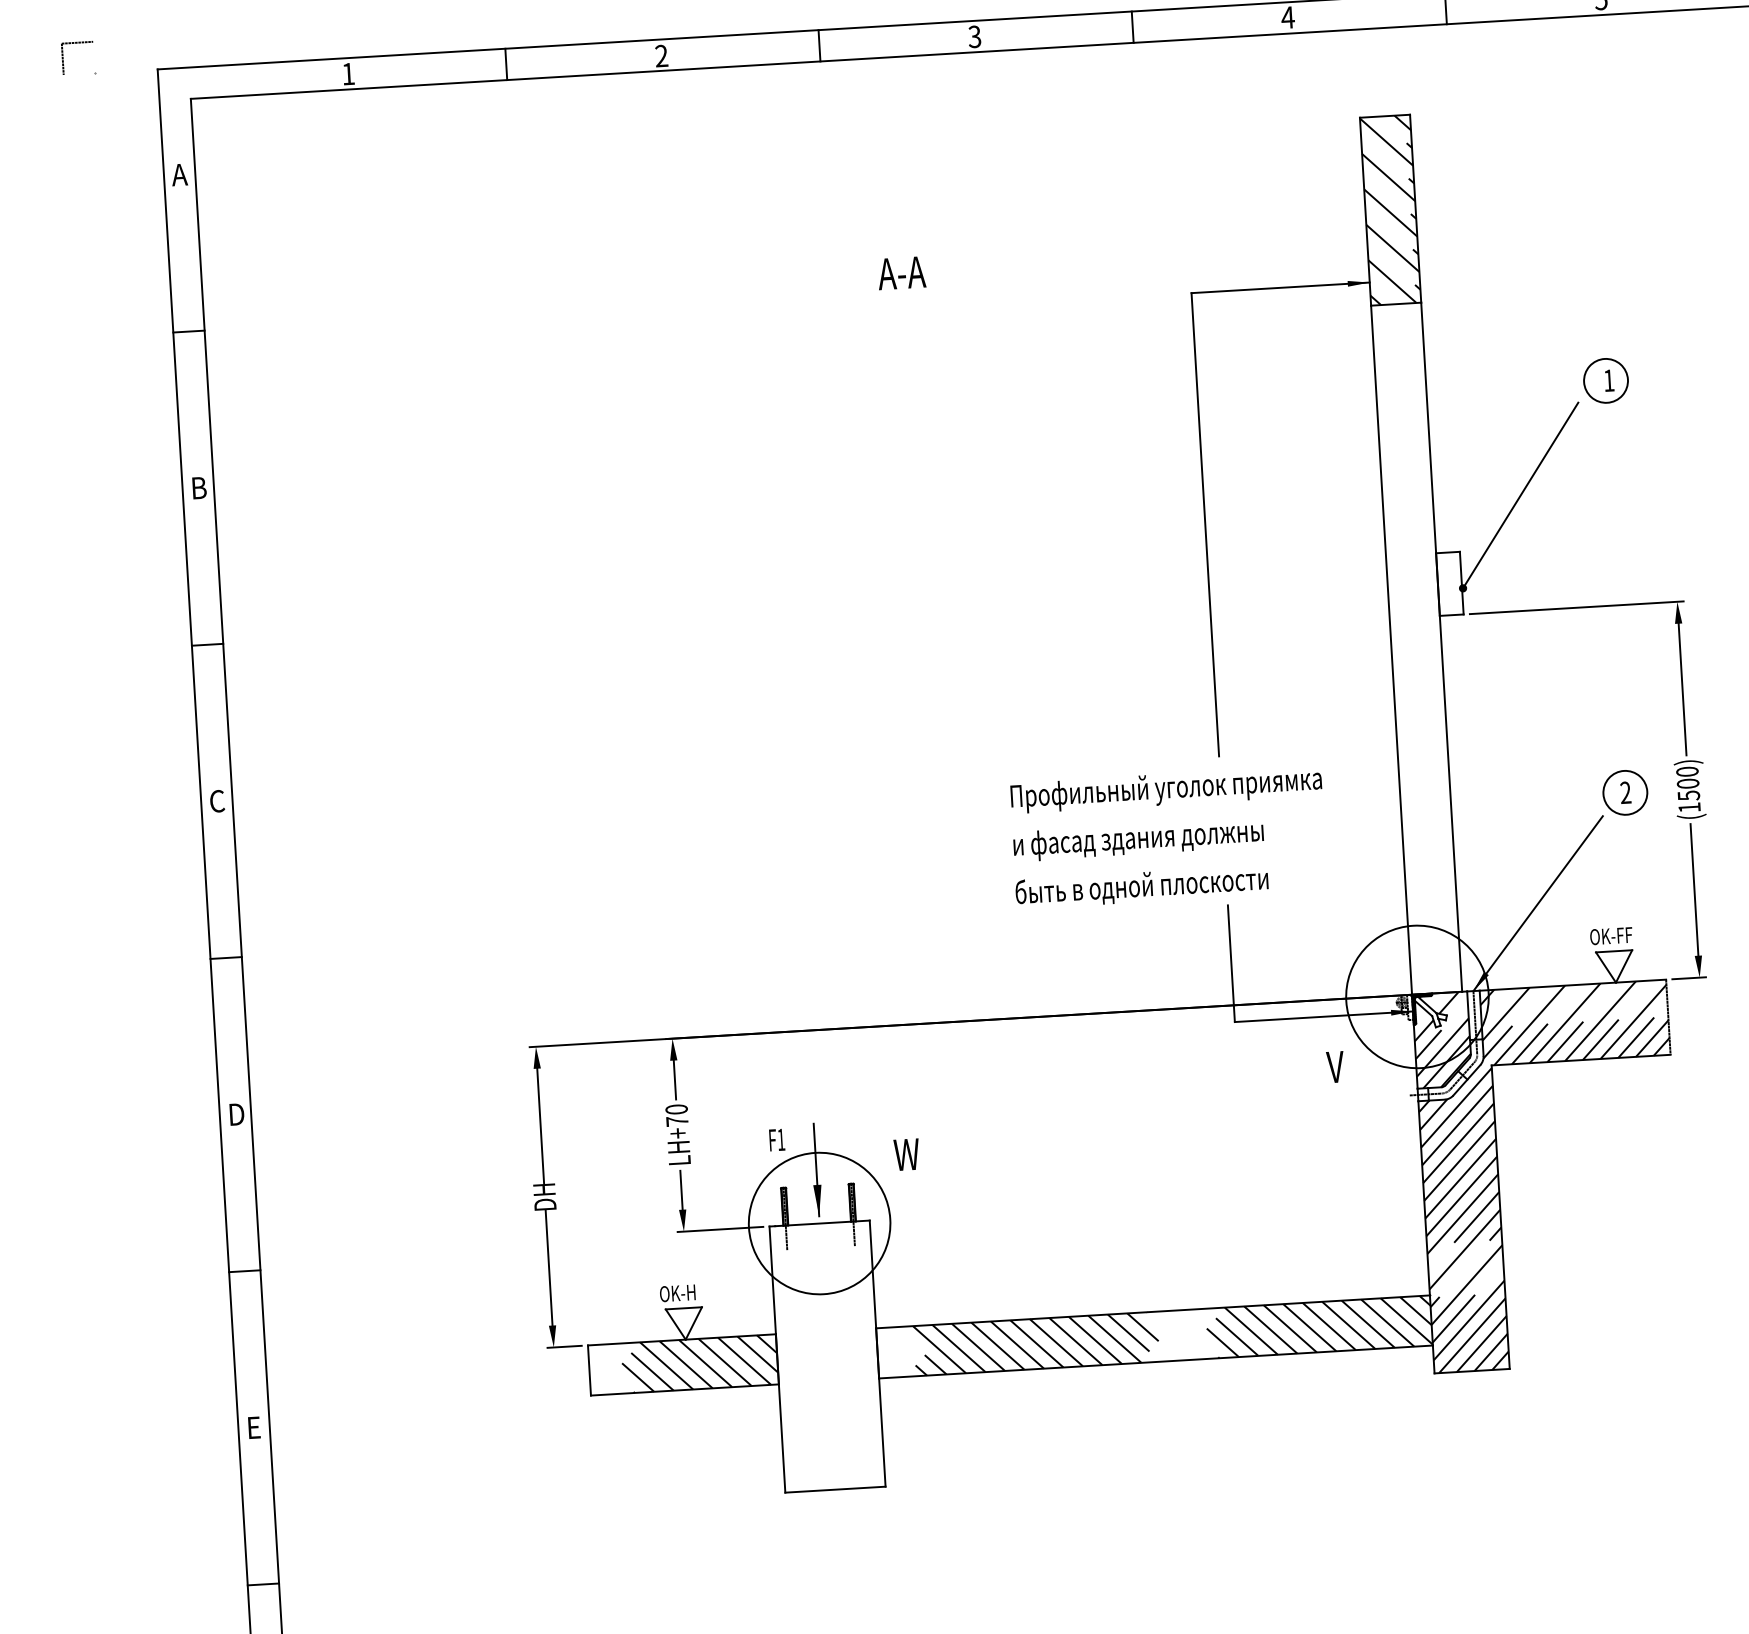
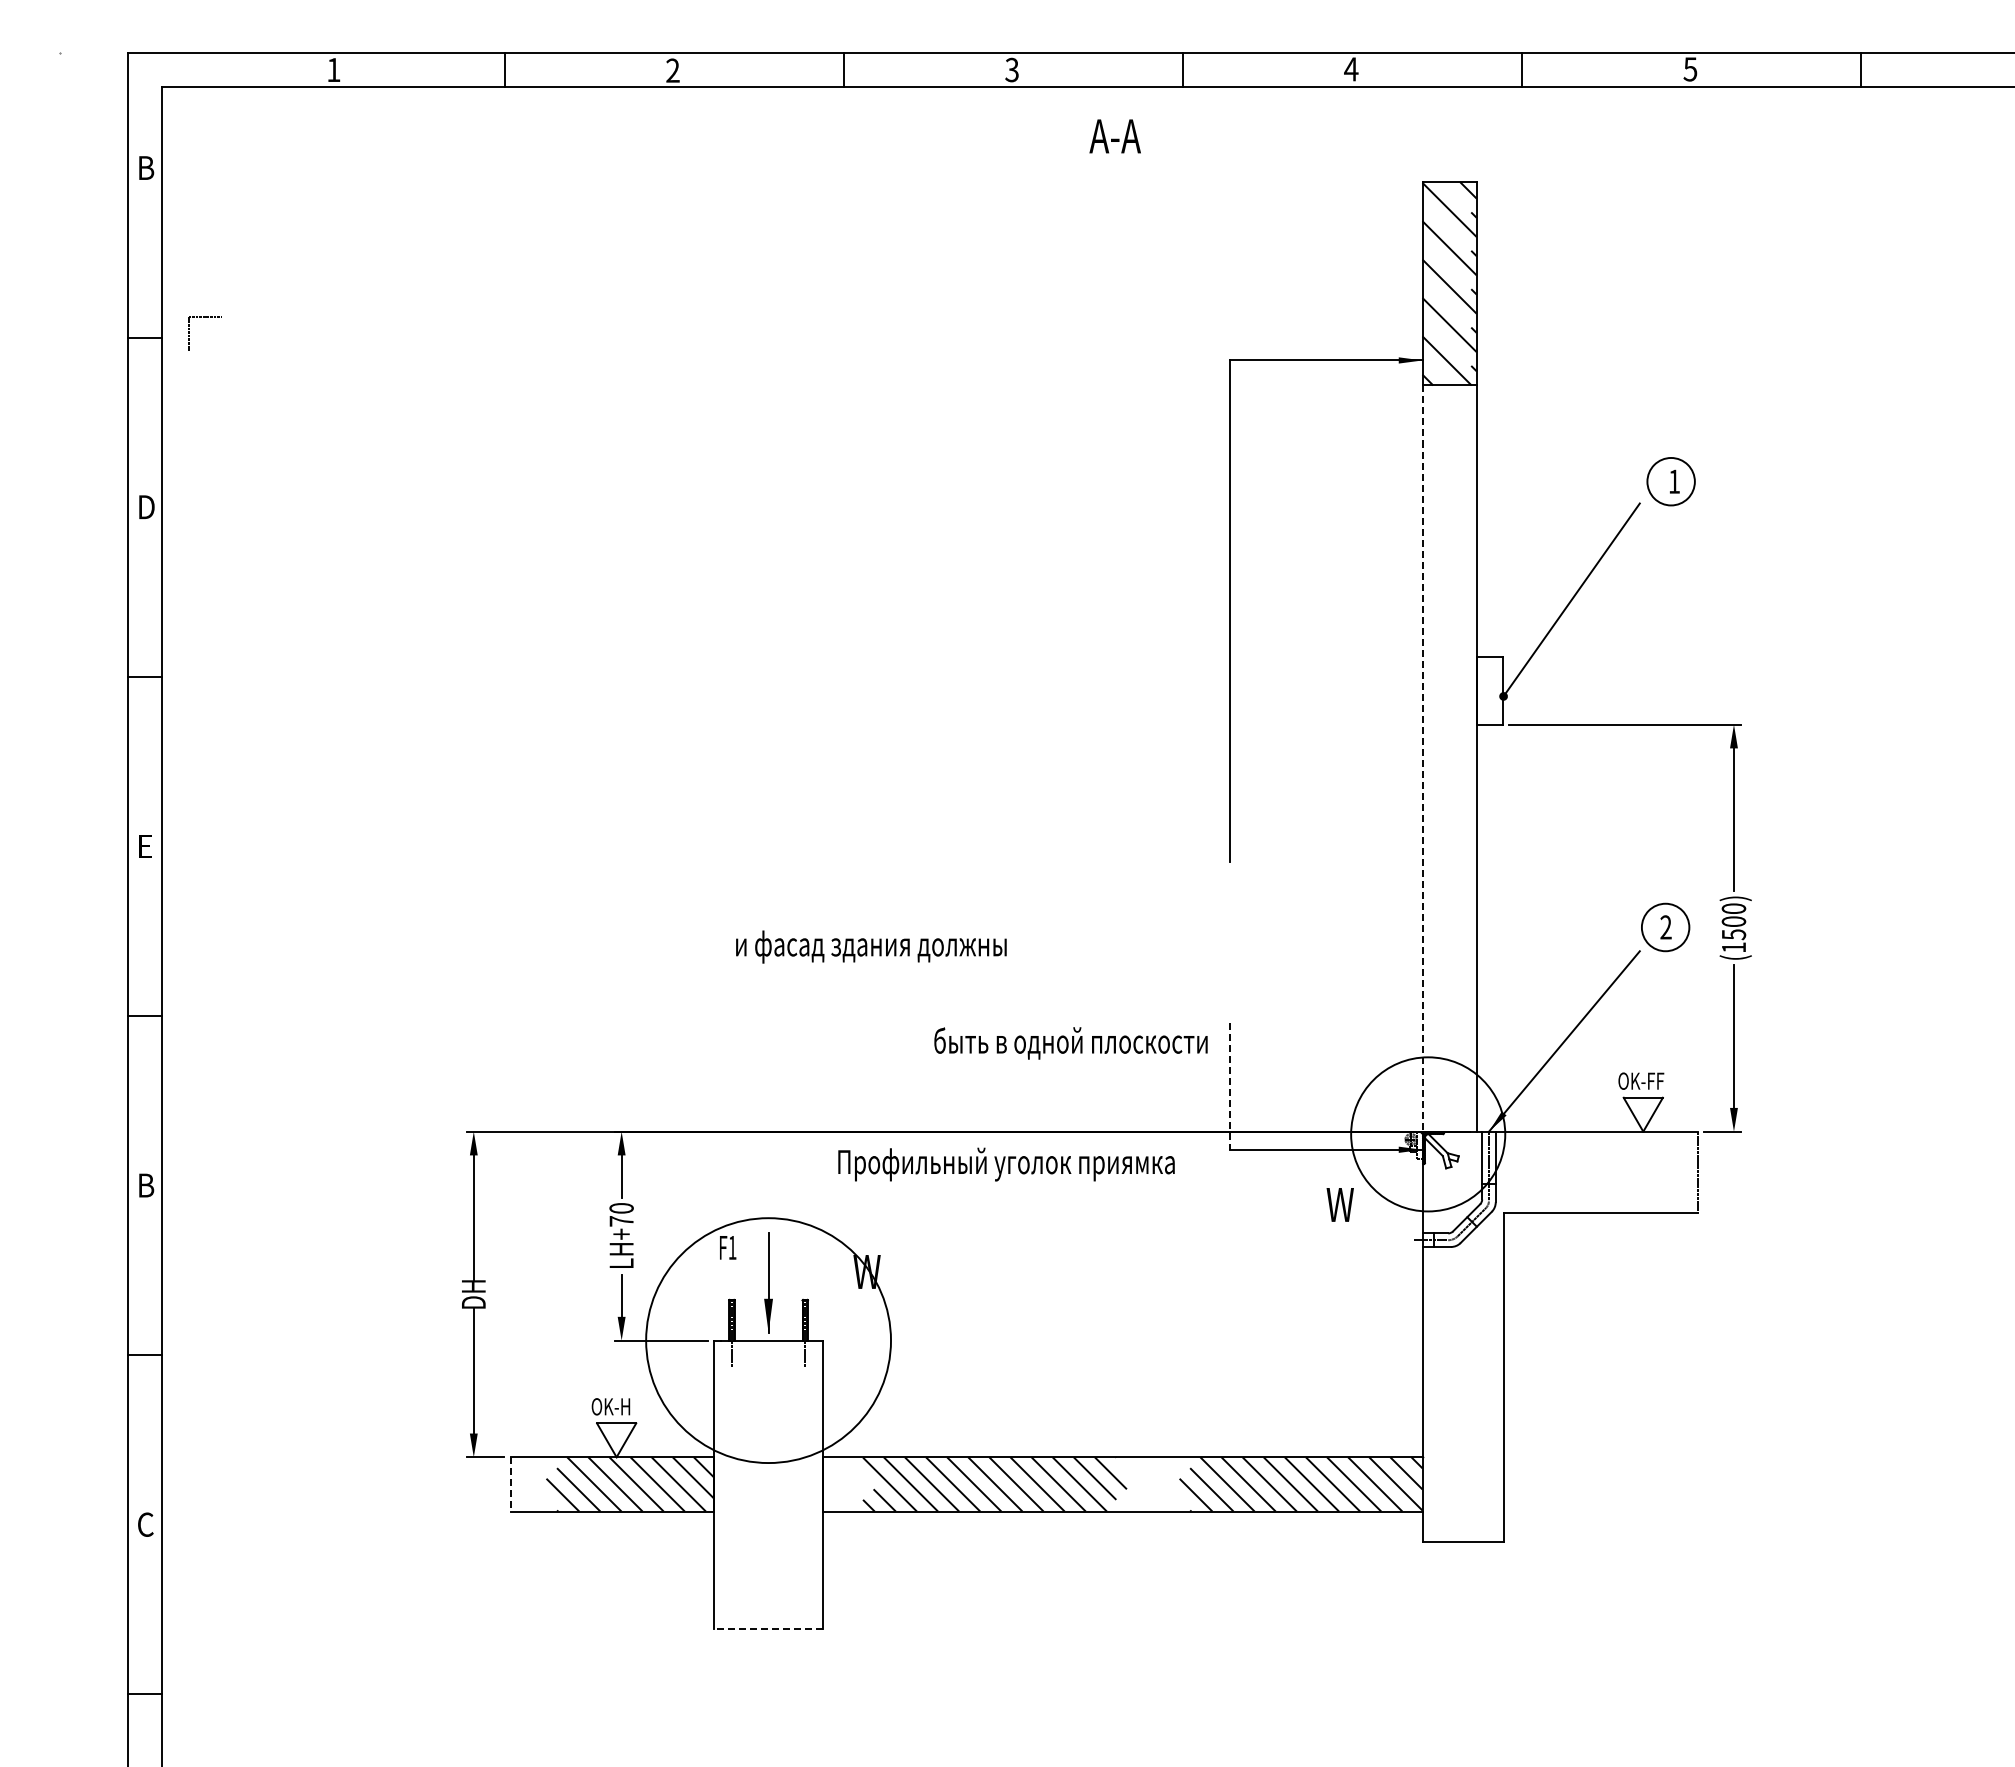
part: (63, 58) -> (189, 333), moved
text: (179, 174) -> (145, 167), A -> B
text: (901, 273) -> (1114, 136), moved
text: (201, 487) -> (148, 506), B -> D
line: (1391, 651) -> (1422, 759), solid -> dashed
text: (1166, 789) -> (1006, 1164), moved
text: (217, 801) -> (145, 846), C -> E
text: (1138, 839) -> (871, 946), moved
text: (1141, 887) -> (1070, 1043), moved
line: (1231, 964) -> (1229, 1087), solid -> dashed
hatch: (1442, 1040) -> (1452, 1182), removed
text: (1339, 1066) -> (1339, 1204), V -> W
text: (238, 1114) -> (148, 1185), D -> B
hatch: (1549, 1176) -> (1559, 1336), removed
circle: (819, 1223) -> (768, 1340), size x1.6
line: (589, 1370) -> (510, 1484), solid -> dashed
text: (254, 1427) -> (145, 1524), E -> C
line: (835, 1489) -> (768, 1628), solid -> dashed

